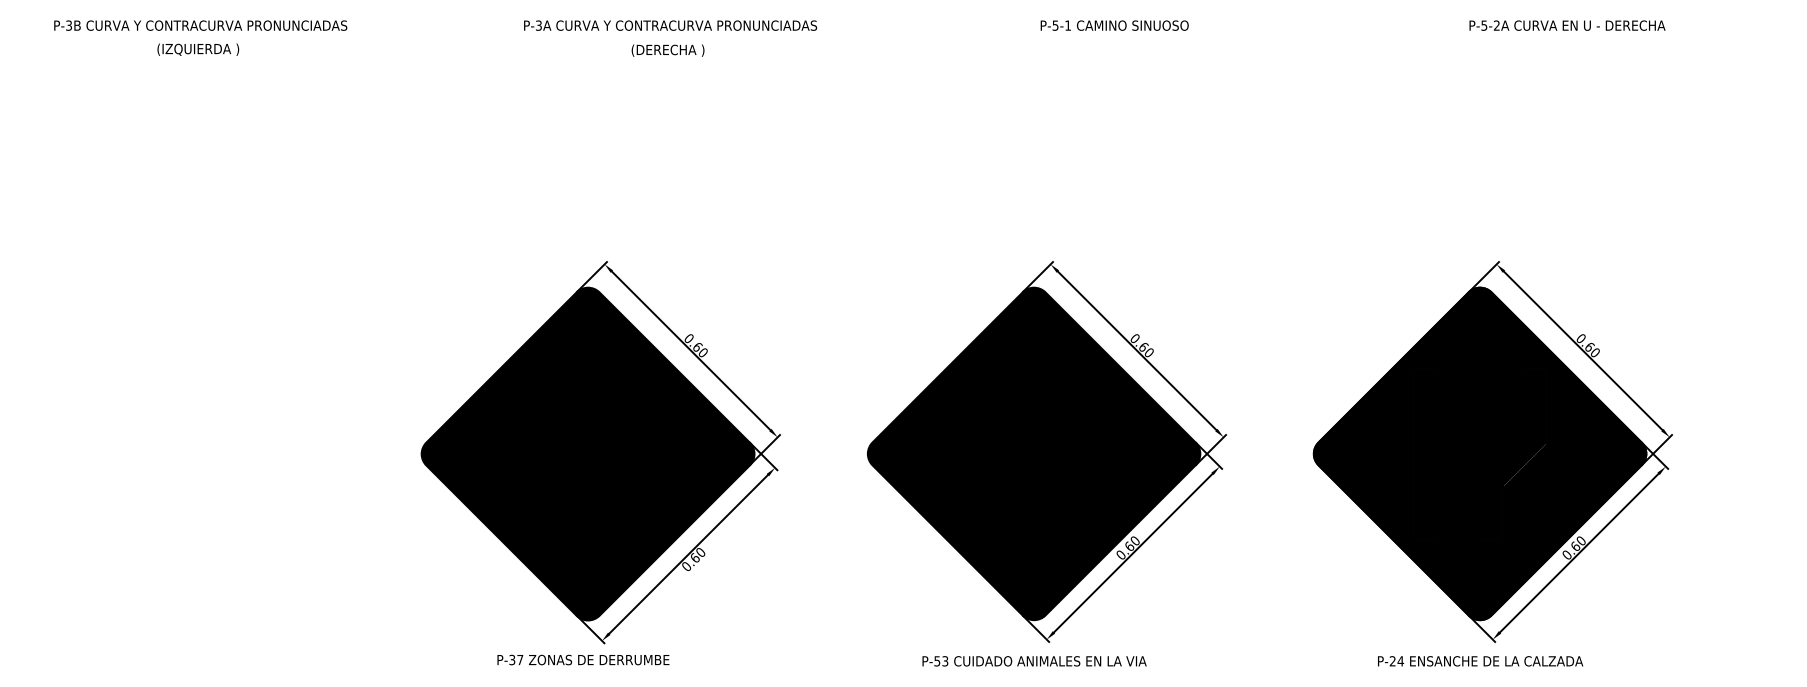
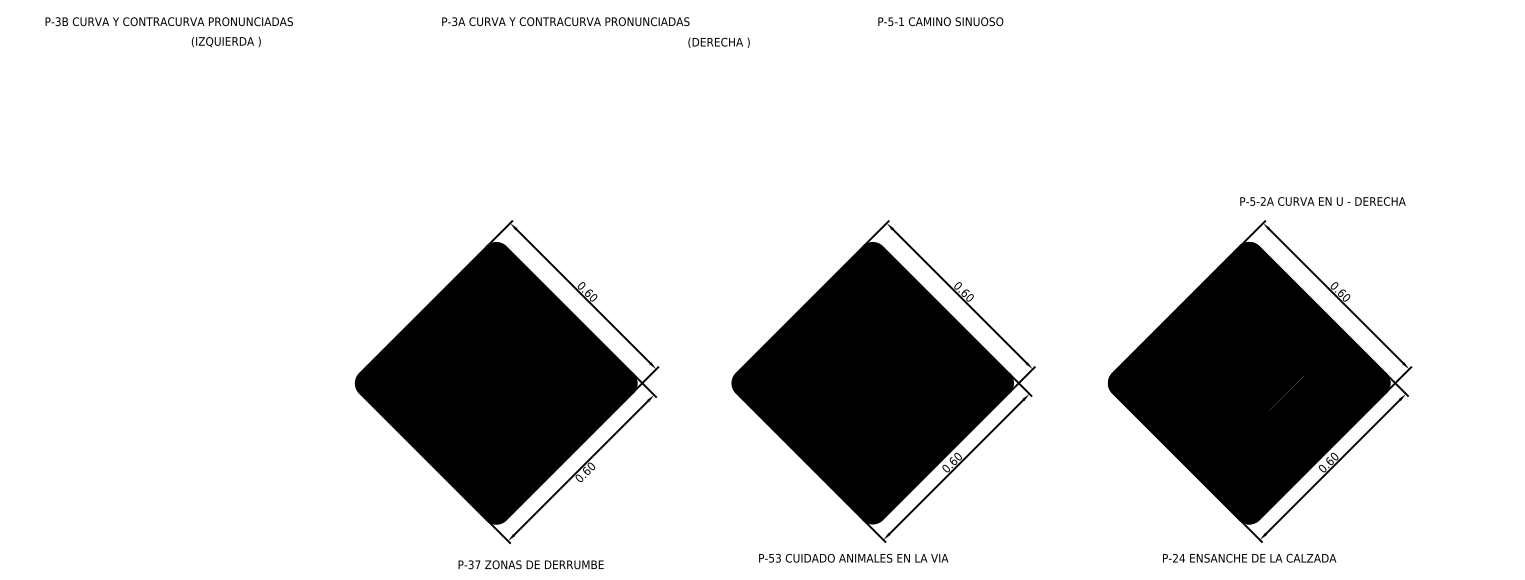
text: (1567, 25) -> (1322, 201), moved
text: (198, 49) -> (226, 41), moved
text: (667, 50) -> (718, 42), moved
text: (583, 659) -> (531, 564), moved
text: (1034, 661) -> (853, 558), moved

